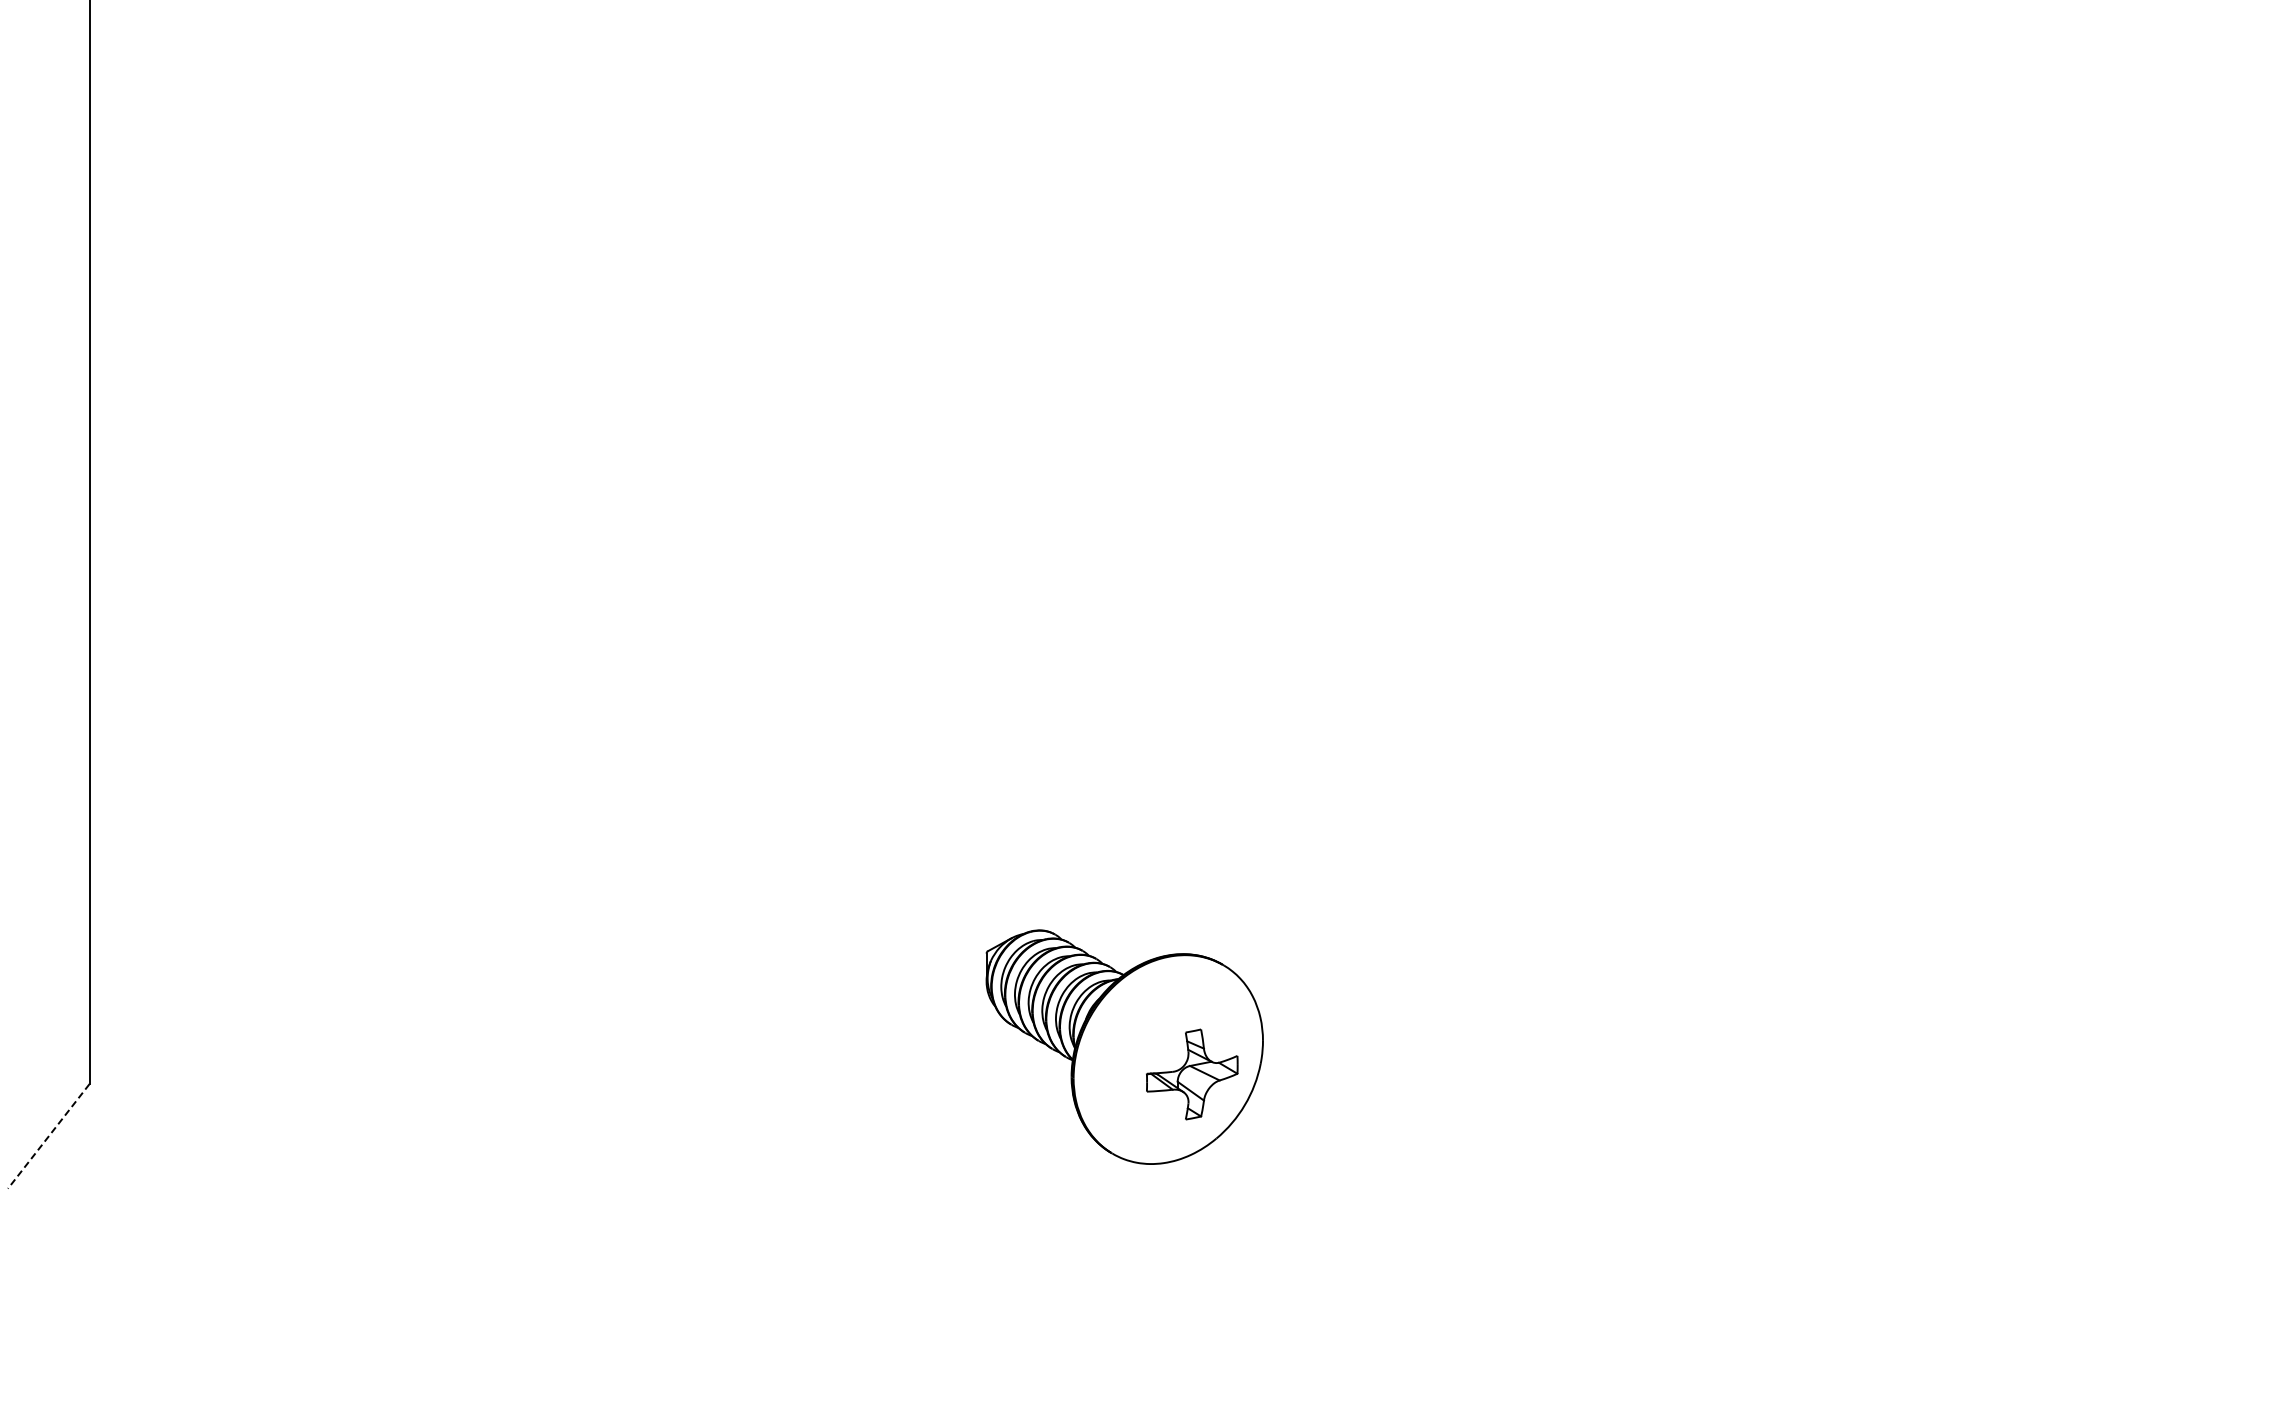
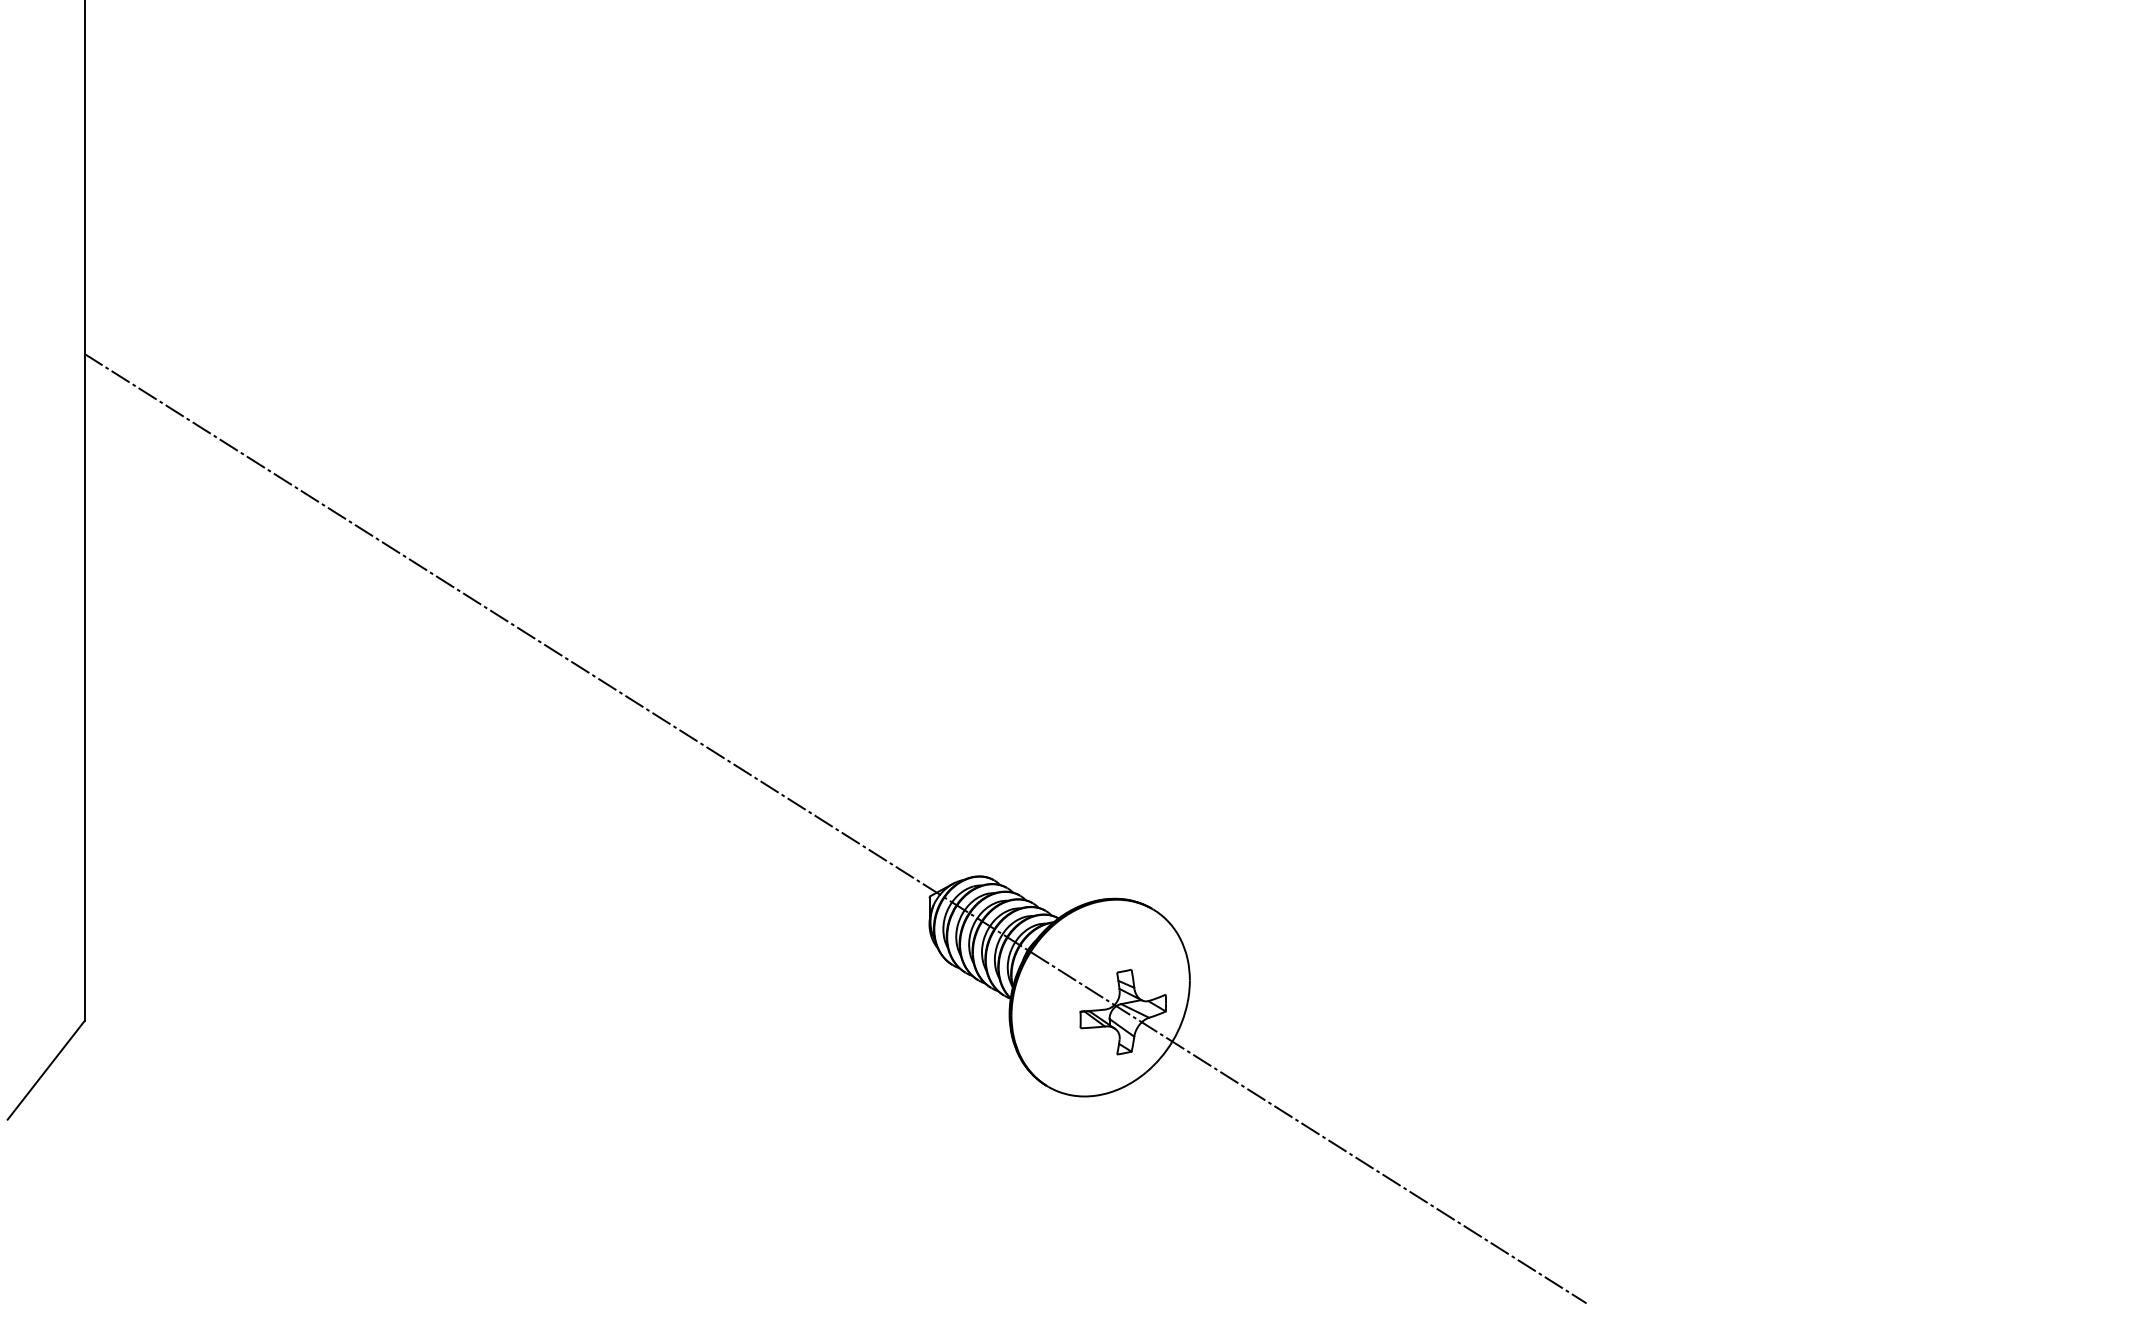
line: (886, 879) -> (835, 828), added
line: (48, 1136) -> (45, 1070), dashed -> solid

